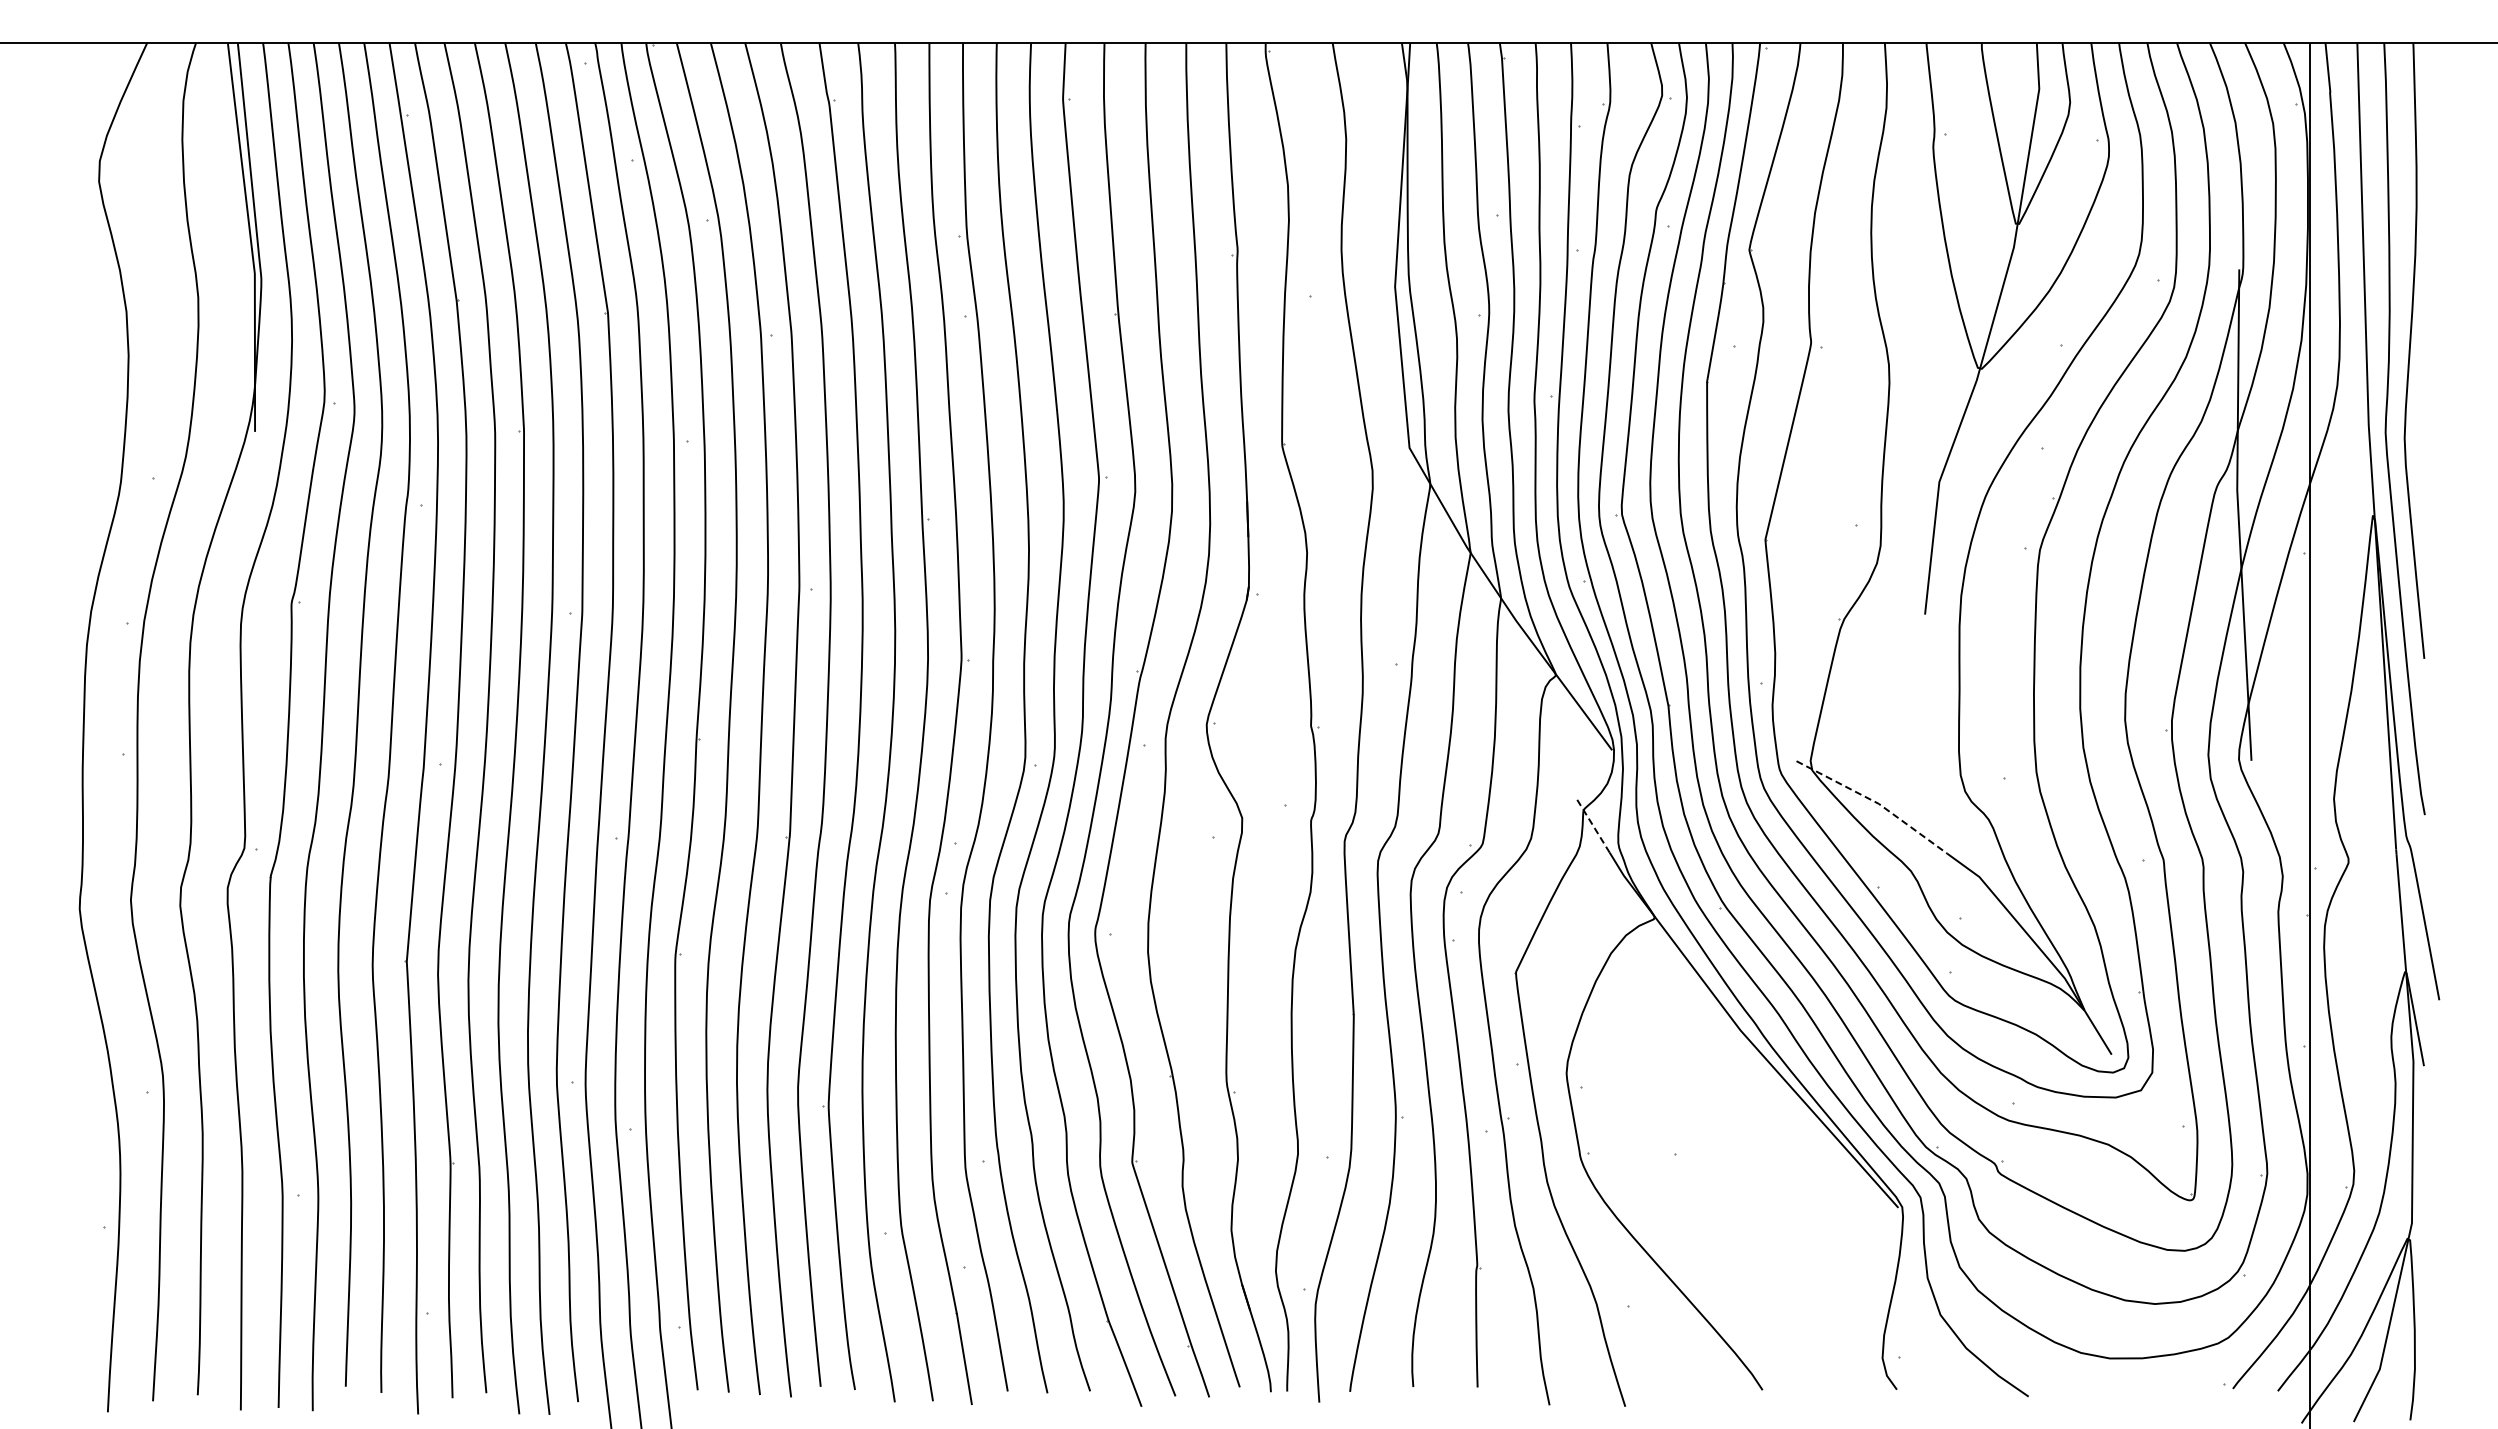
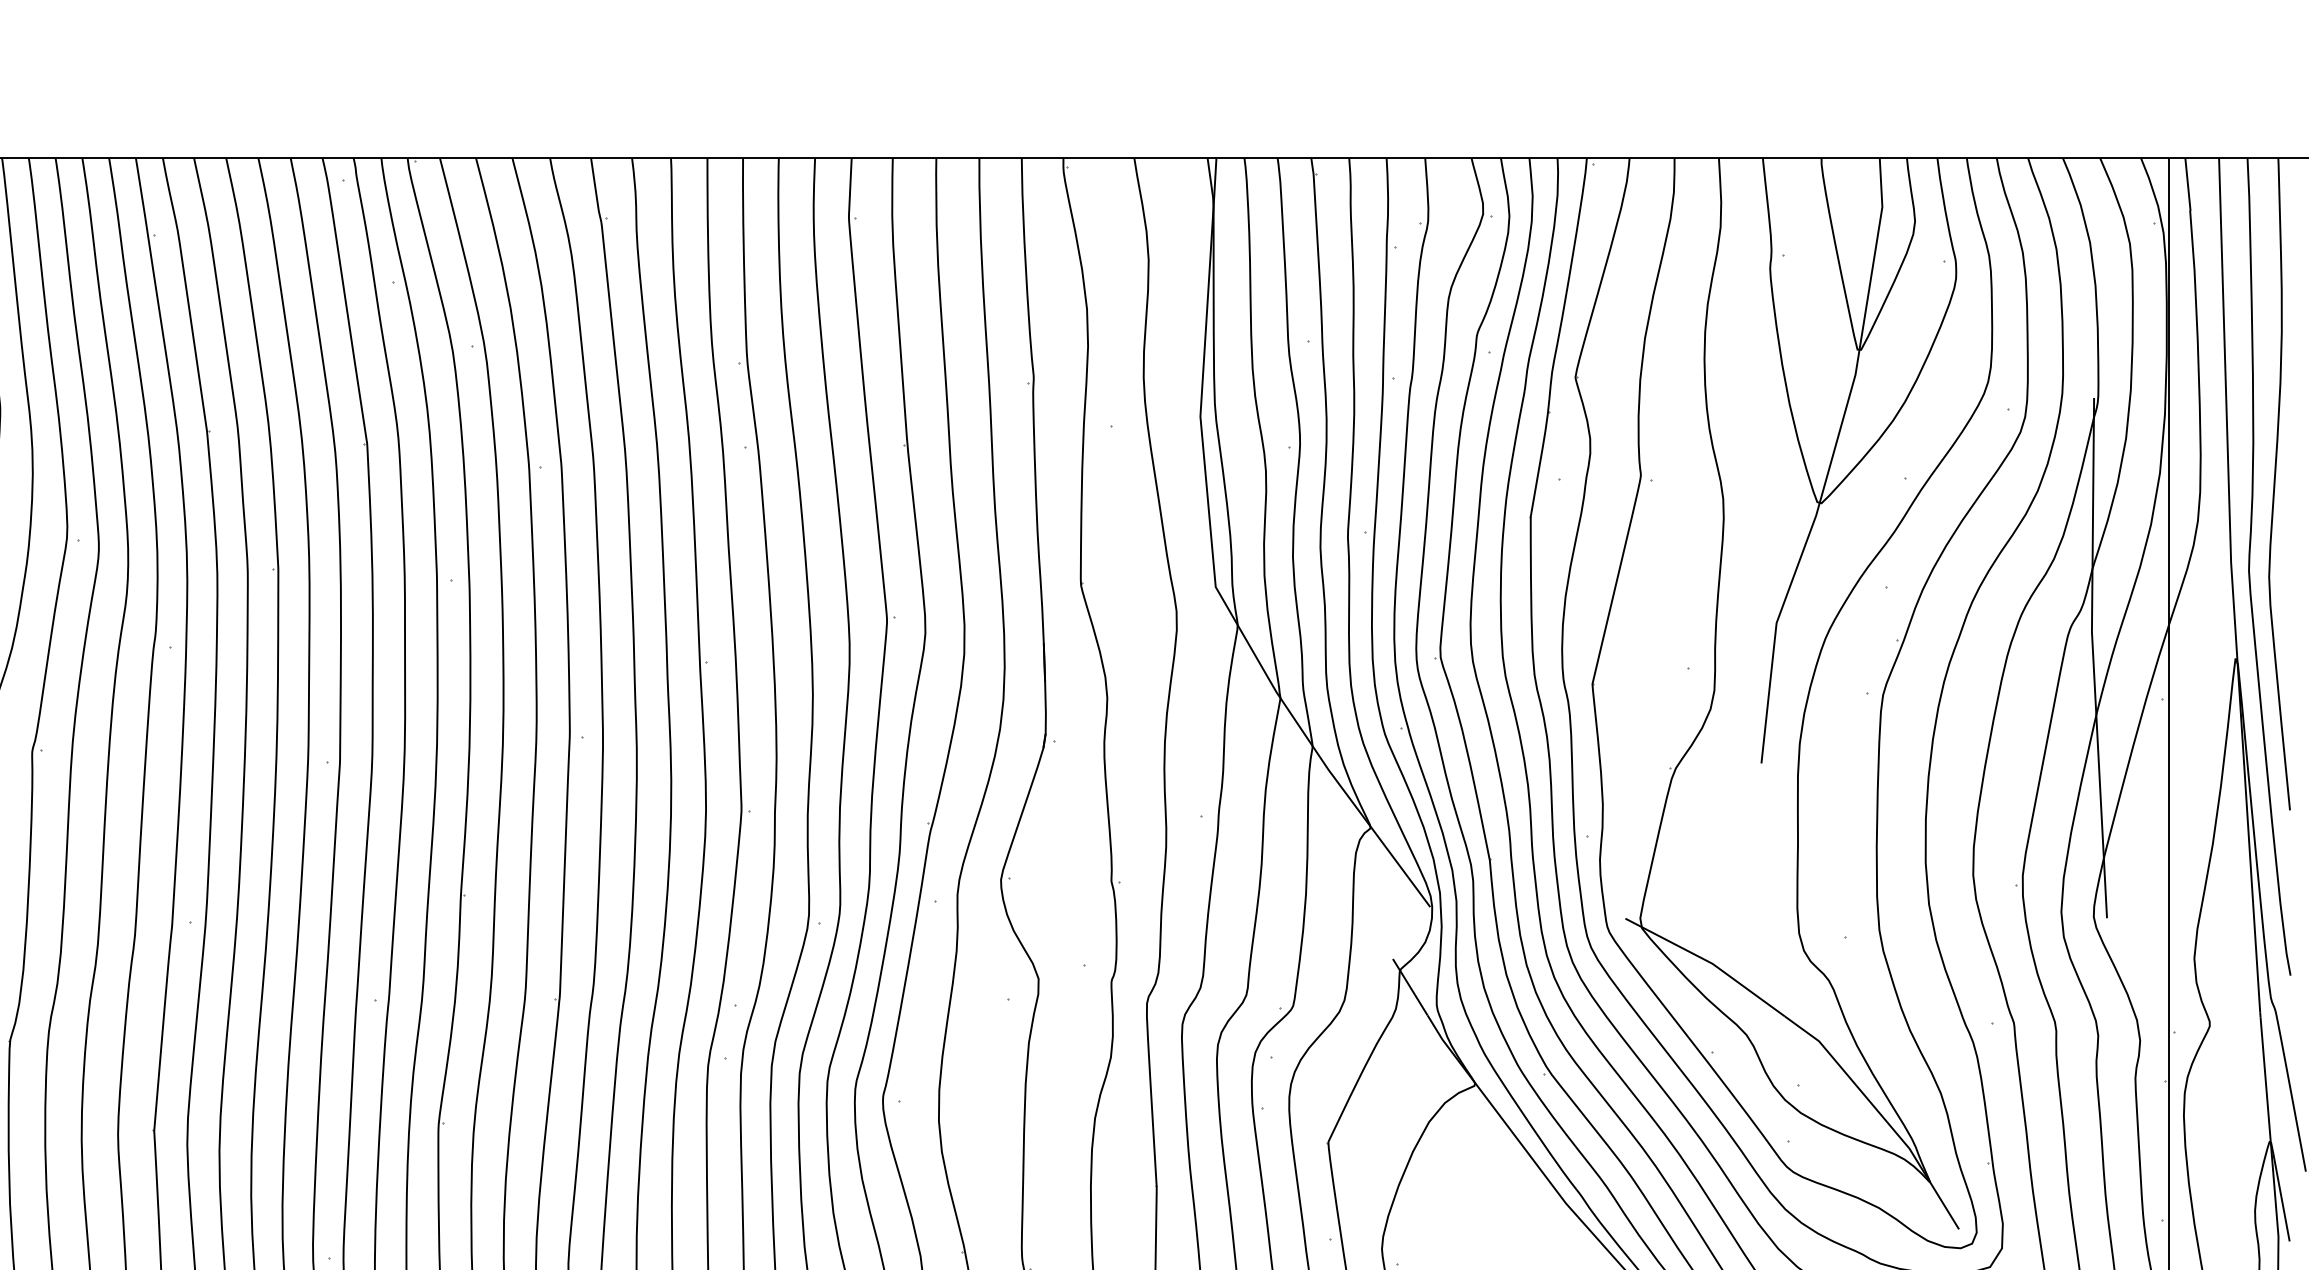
line: (1876, 802) -> (1710, 962), dashed -> solid
line: (1593, 825) -> (1410, 986), dashed -> solid

